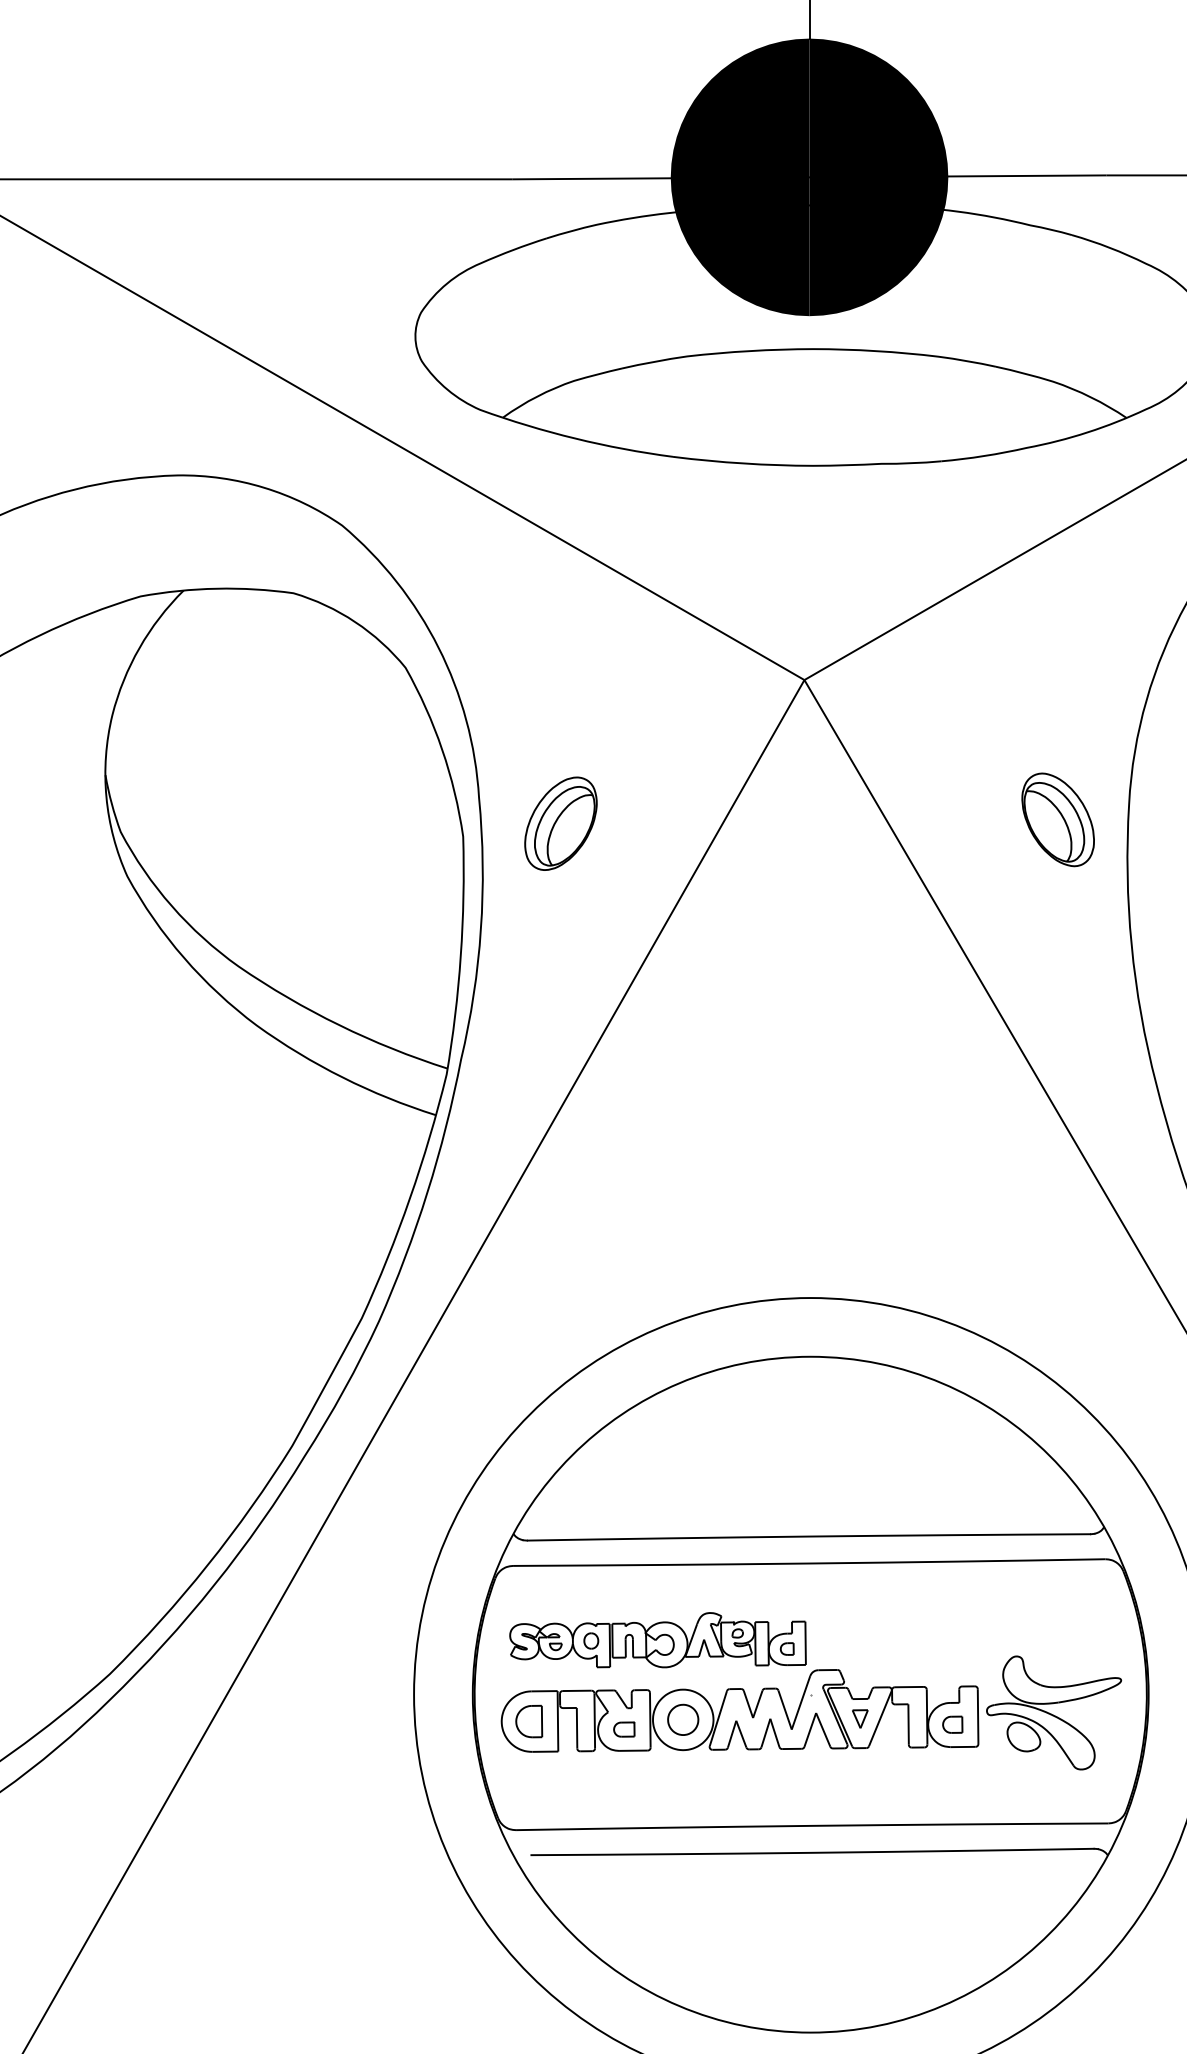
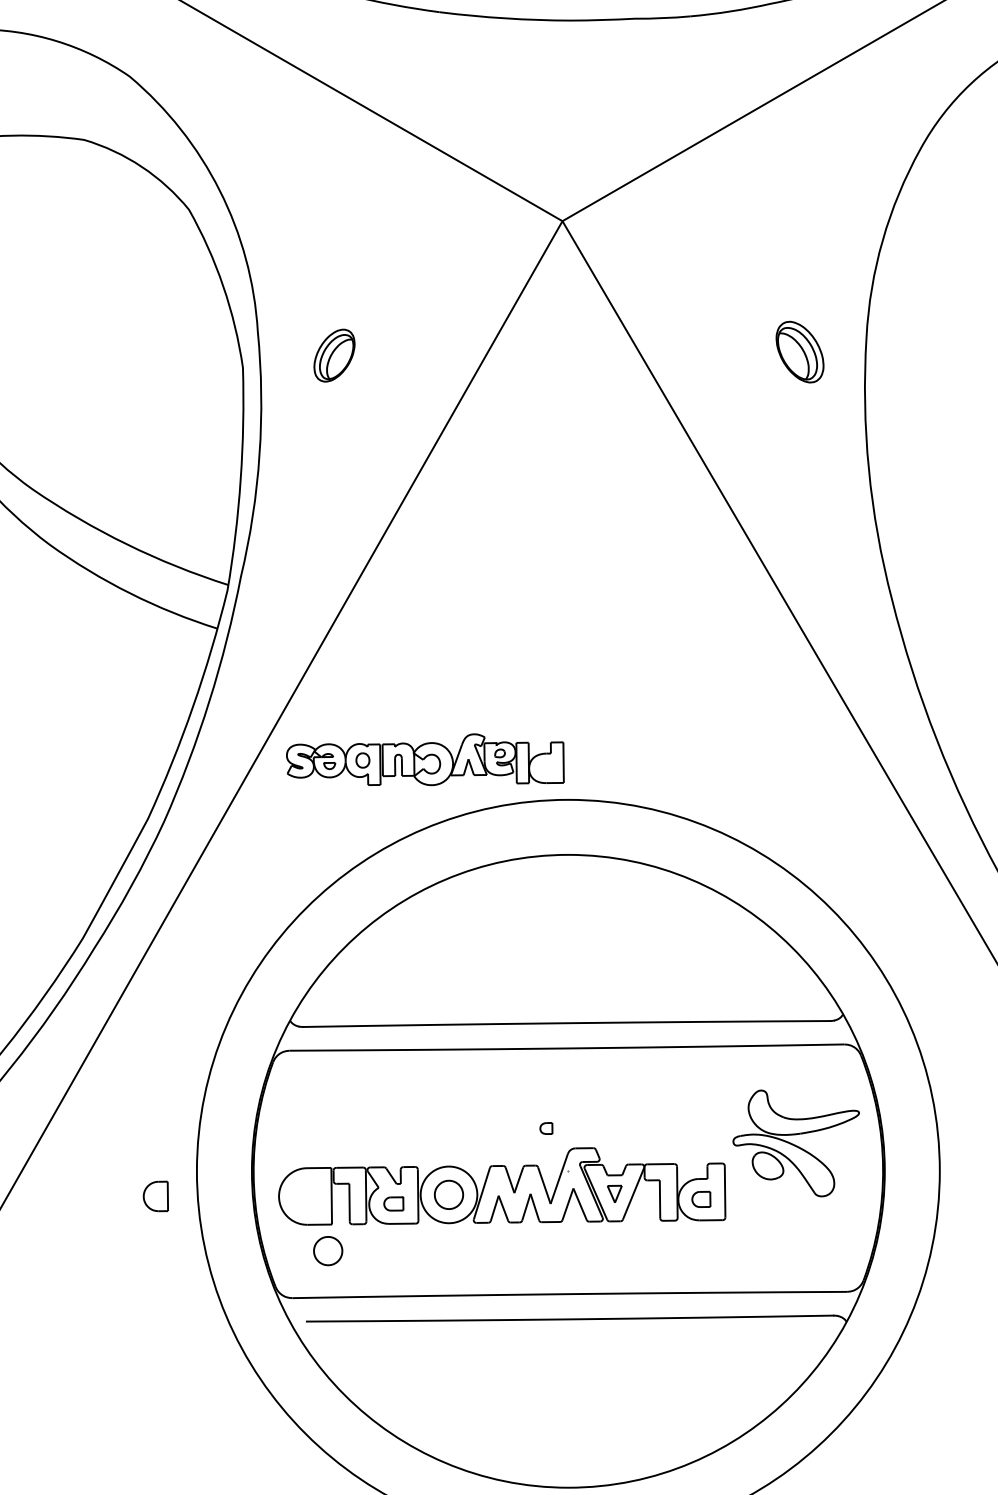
part: (1057, 819) -> (799, 351), size x0.7
part: (560, 823) -> (334, 355), size x0.6
part: (657, 1640) -> (424, 760), moved
part: (1054, 1712) -> (796, 1143), moved
part: (529, 1721) -> (156, 1196), moved
part: (554, 1779) -> (328, 1250), added

